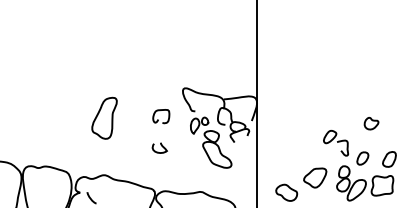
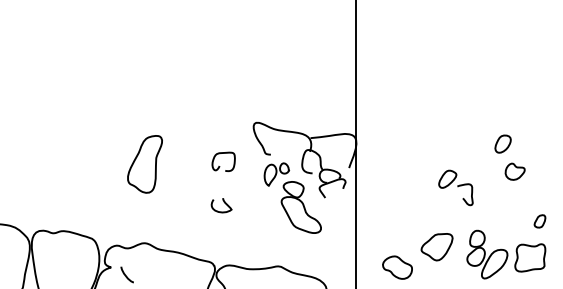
part: (335, 142) -> (455, 187), moved
part: (362, 158) -> (502, 143), moved
part: (389, 159) -> (539, 221), size x0.6

